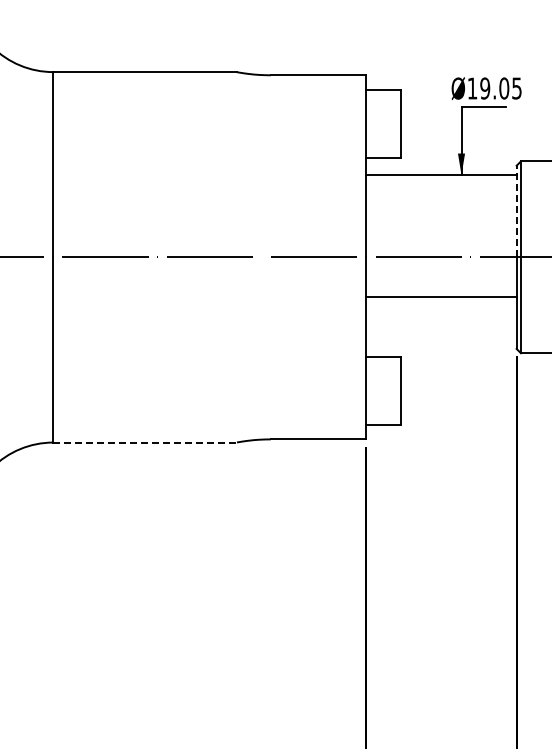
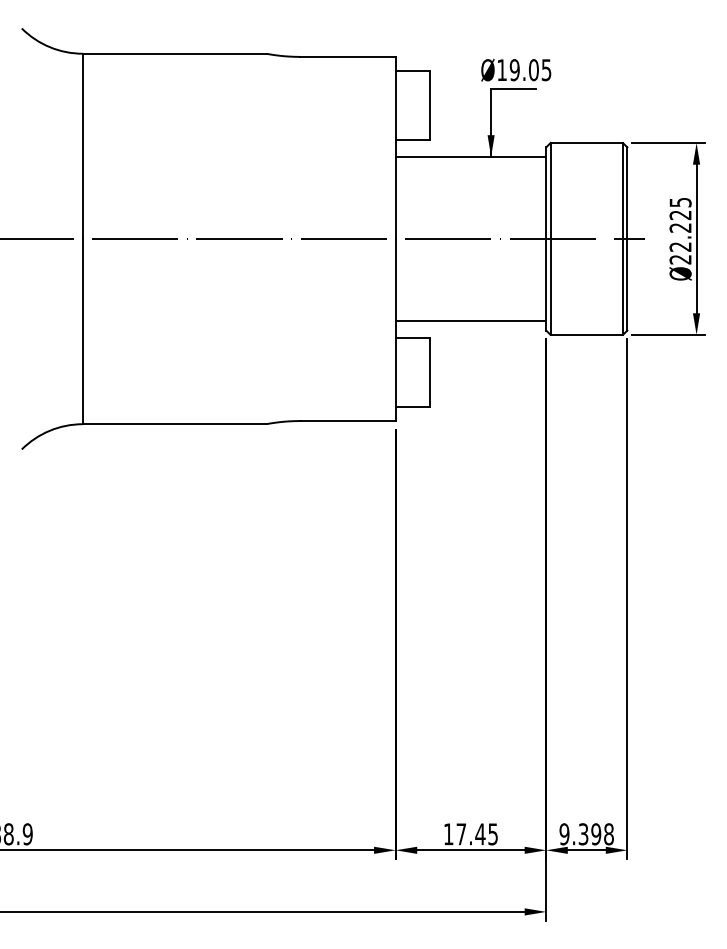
line: (516, 211) -> (546, 193), dashed -> solid
line: (440, 296) -> (470, 321), moved
line: (144, 442) -> (174, 424), dashed -> solid

